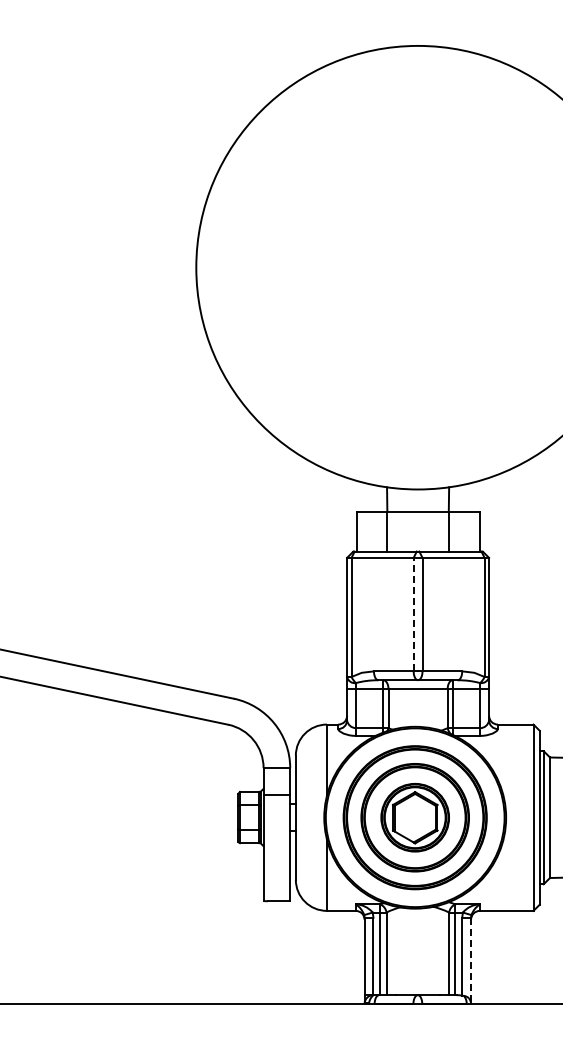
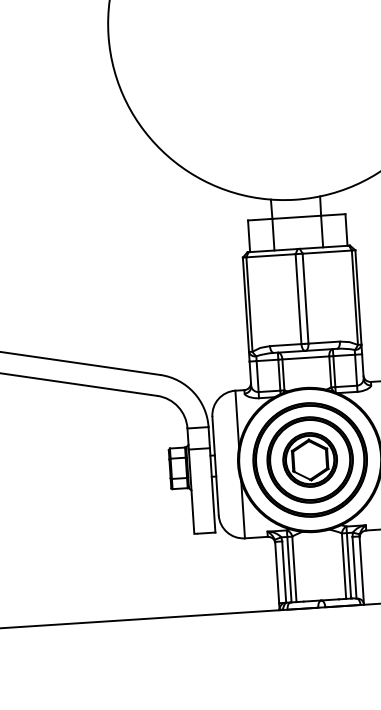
line: (413, 614) -> (298, 299), dashed -> solid
line: (471, 961) -> (362, 571), dashed -> solid

